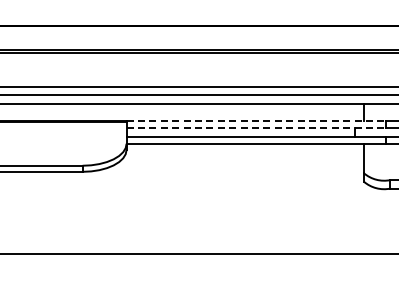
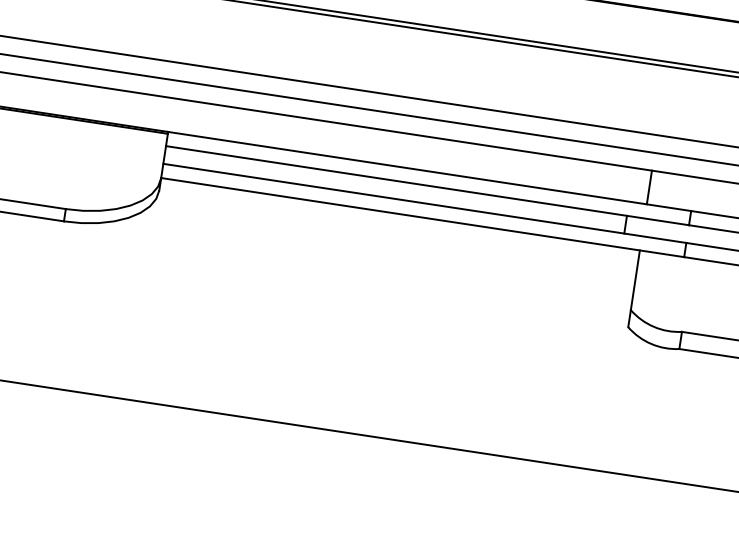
line: (256, 120) -> (430, 170), dashed -> solid
line: (256, 127) -> (428, 184), dashed -> solid

